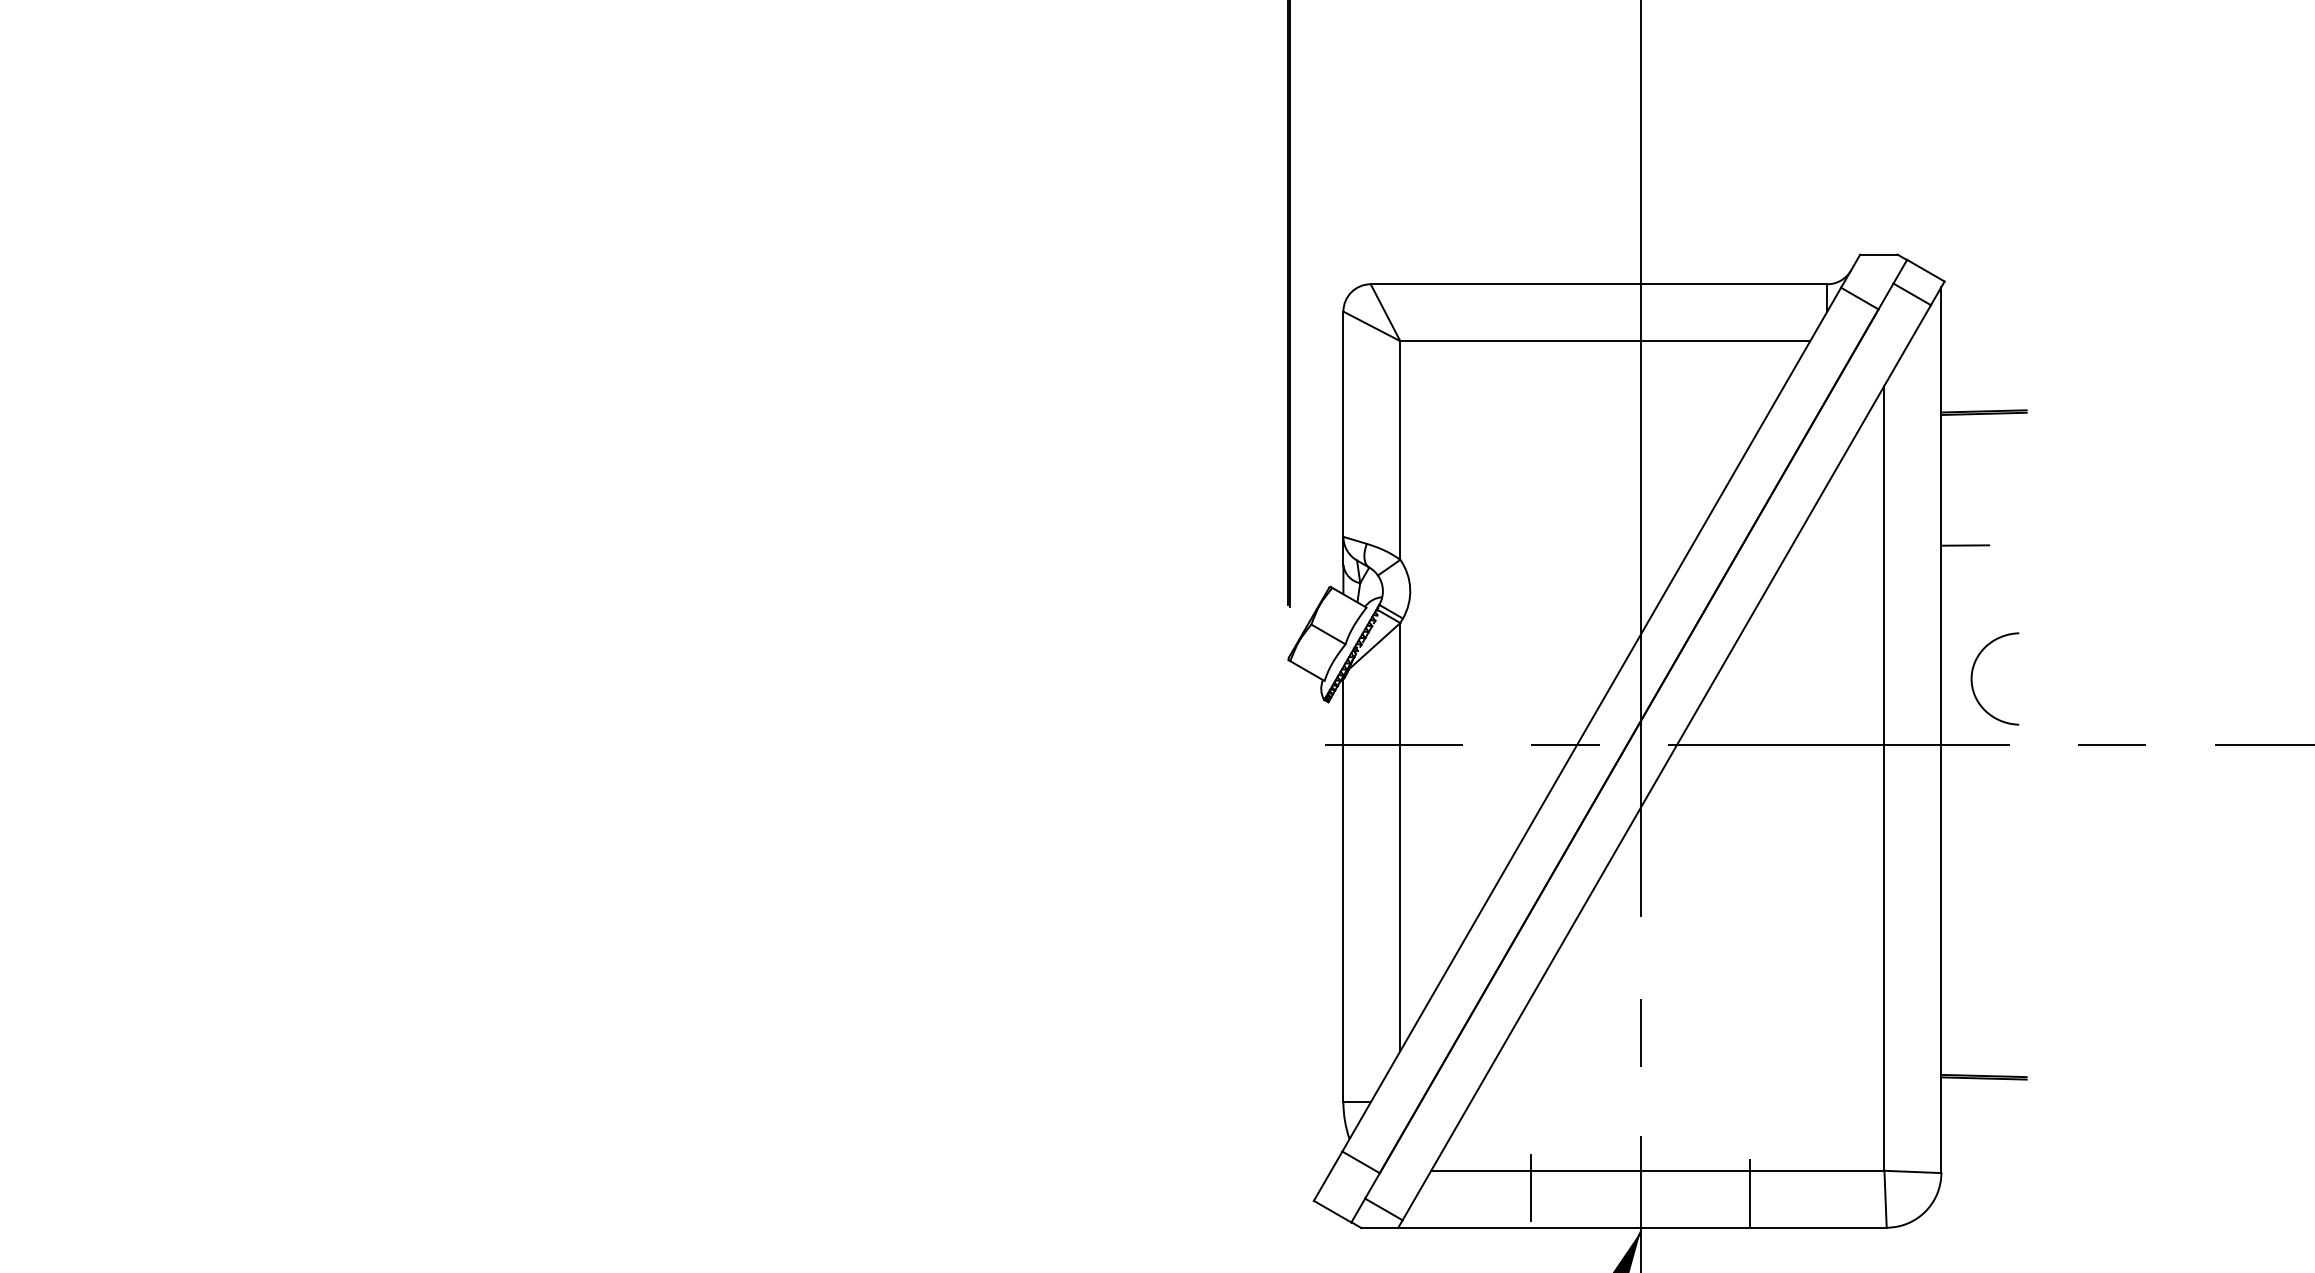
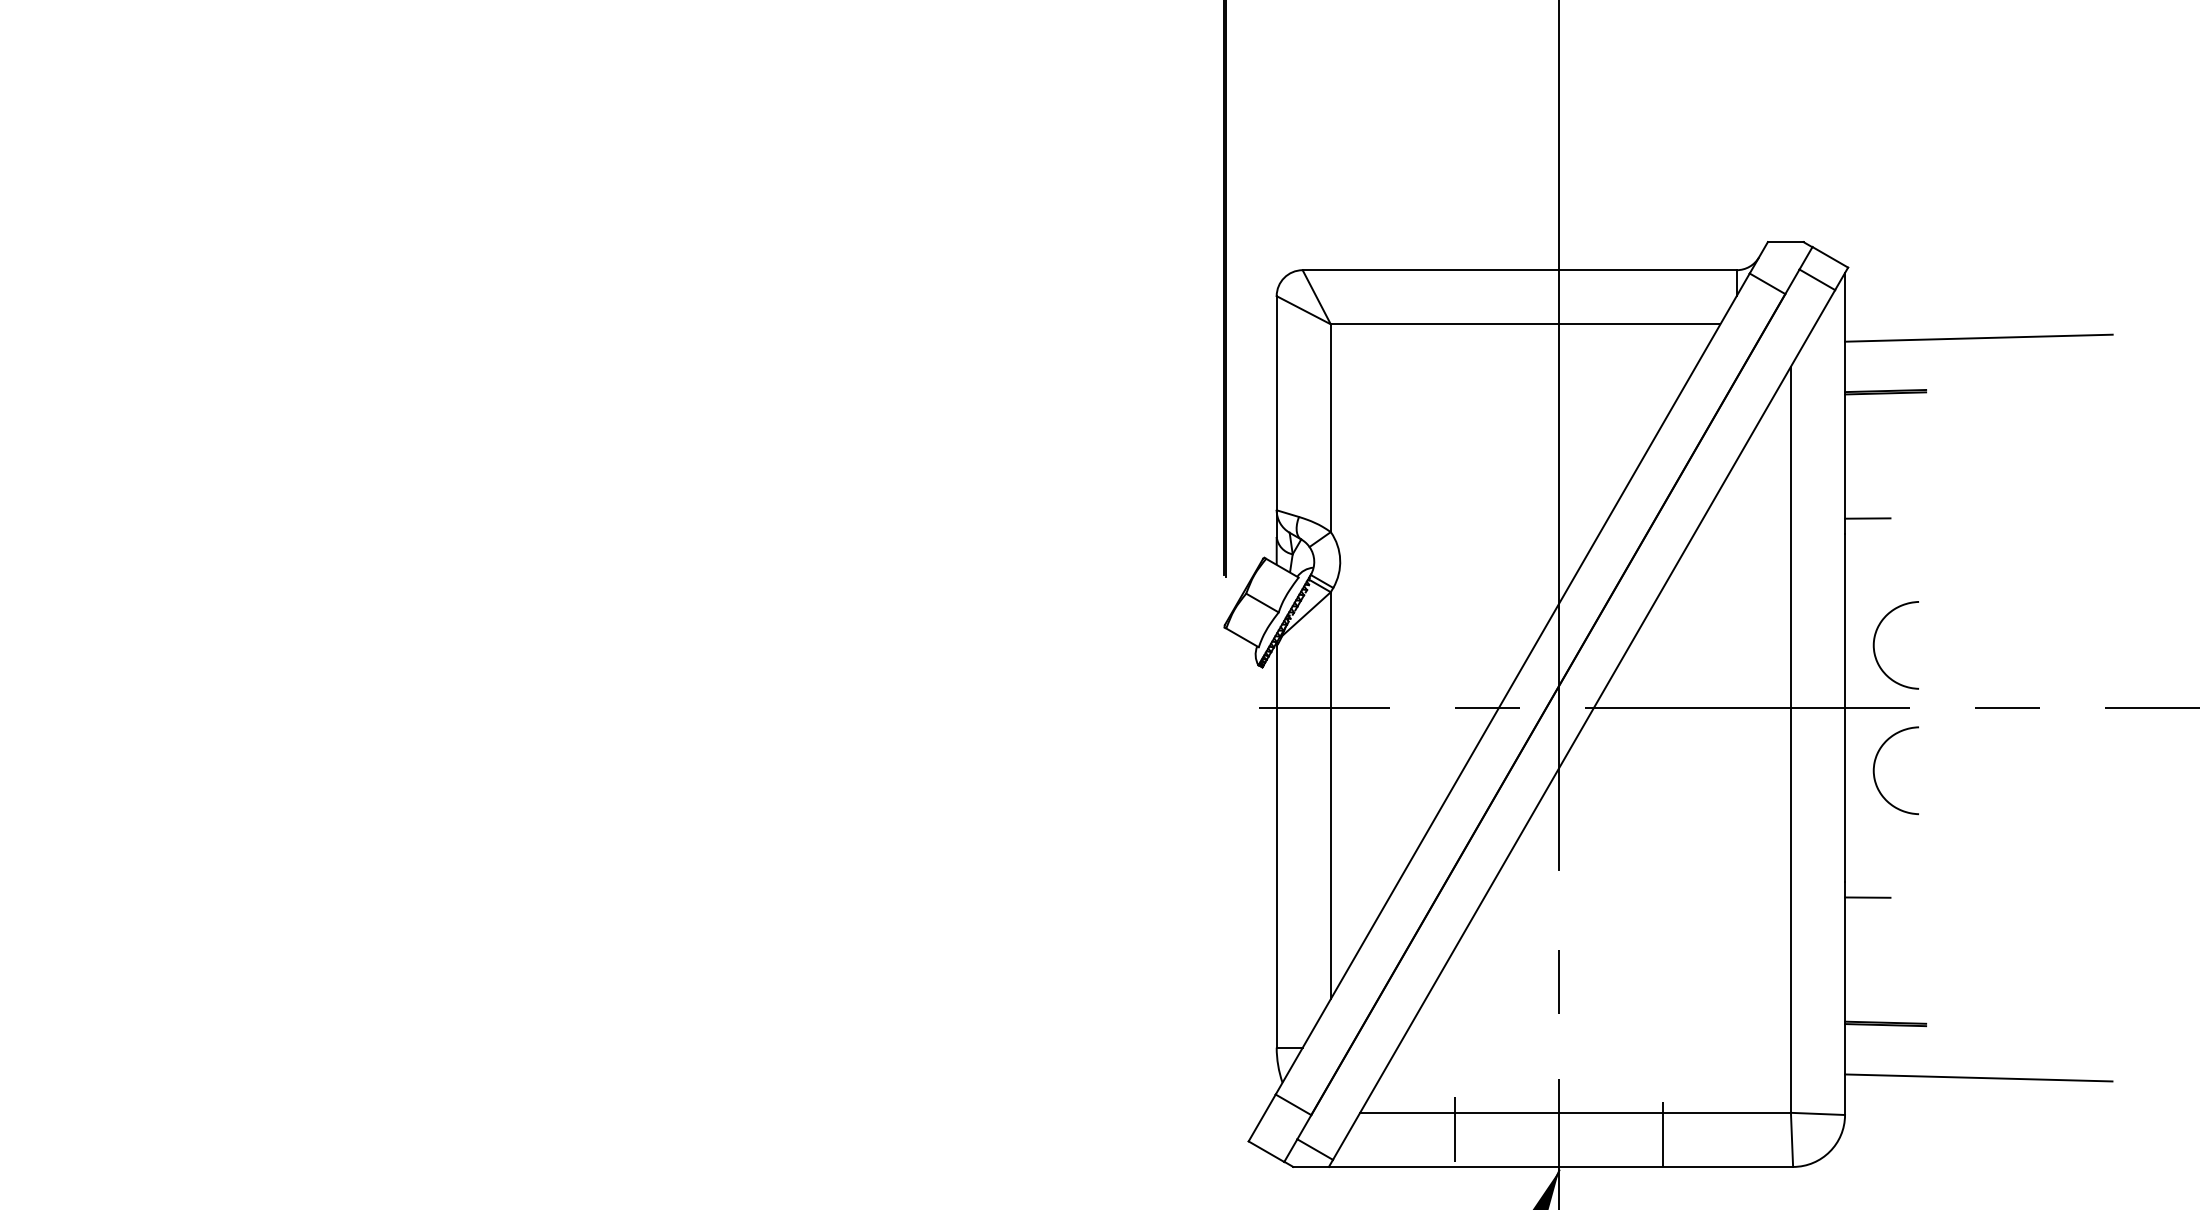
line: (2081, 355) -> (1978, 337), added
curve: (1973, 804) -> (1875, 764), added
line: (1964, 944) -> (1867, 897), added
line: (2081, 1133) -> (1978, 1077), added

